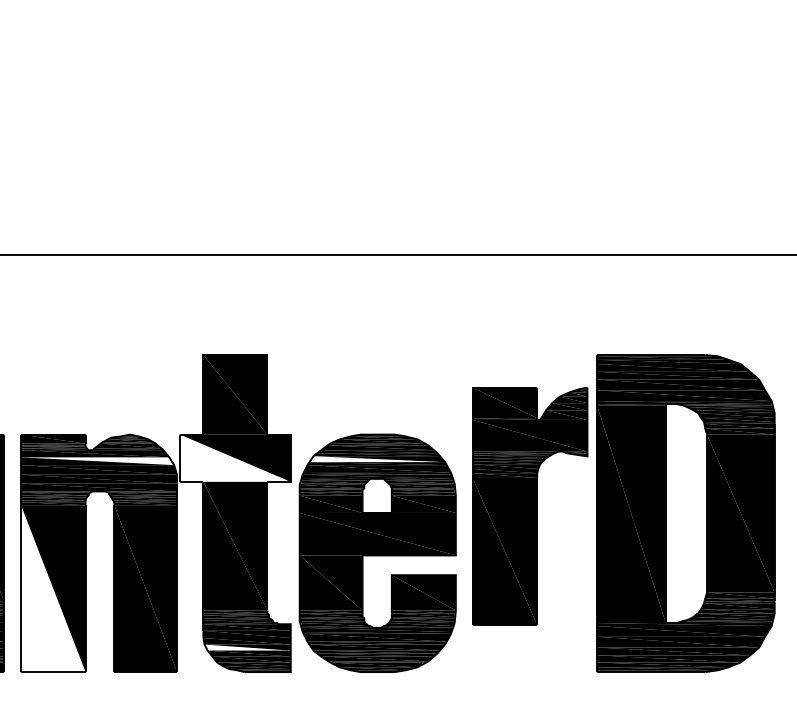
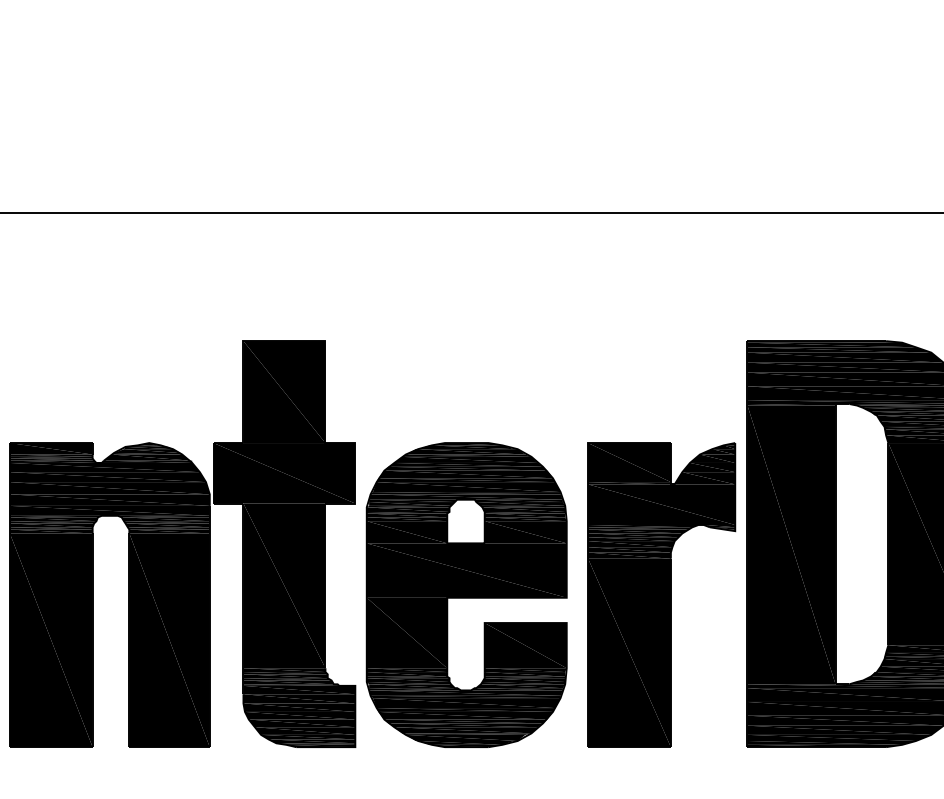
fill: (235, 457) -> (284, 472), added
fill: (376, 459) -> (465, 474), added
fill: (97, 461) -> (107, 477), added
part: (530, 505) -> (662, 593), moved
fill: (53, 588) -> (51, 640), added
fill: (247, 647) -> (299, 715), added

